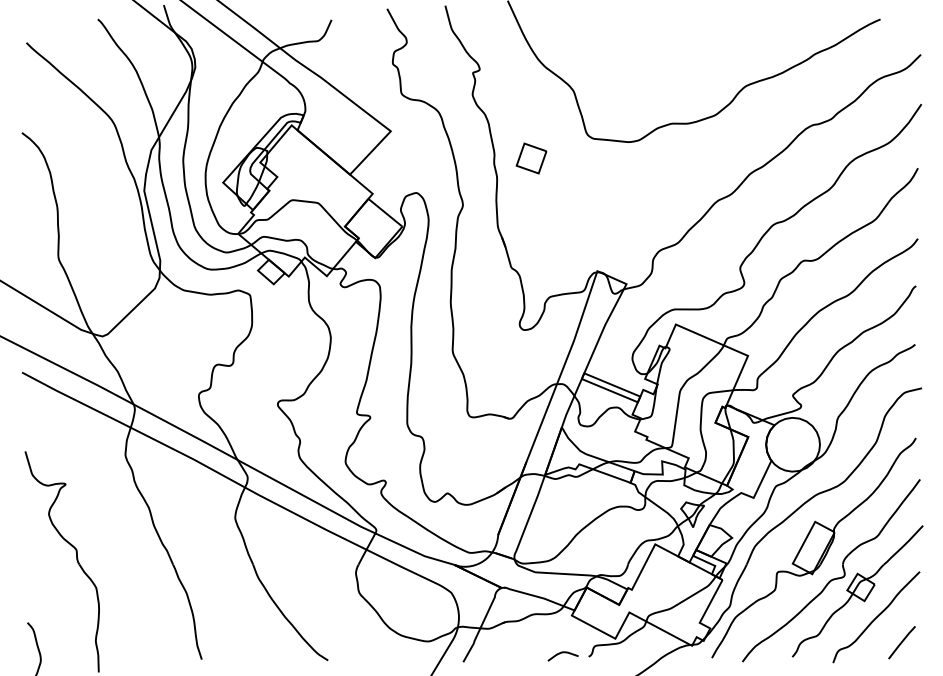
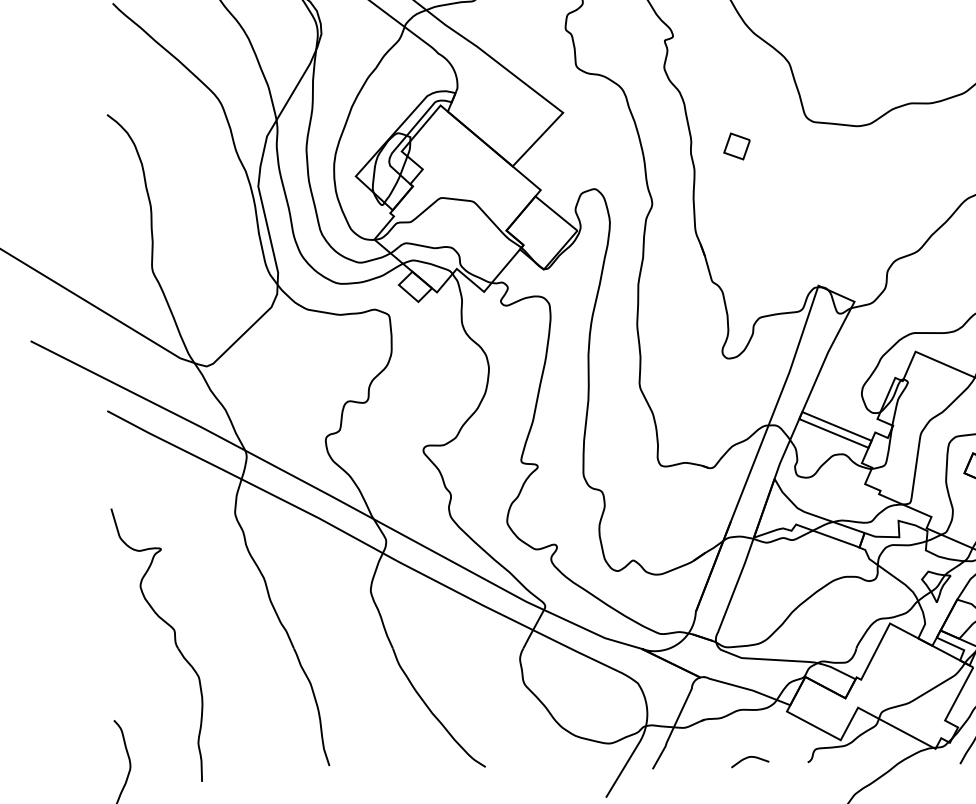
part: (531, 158) -> (737, 146), size x0.7
curve: (562, 653) -> (749, 758), moved

